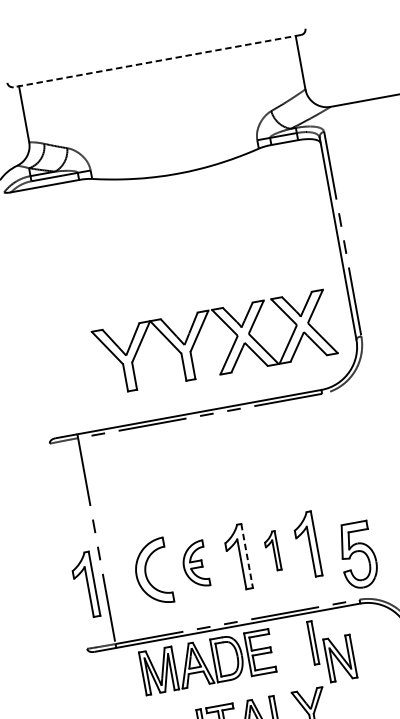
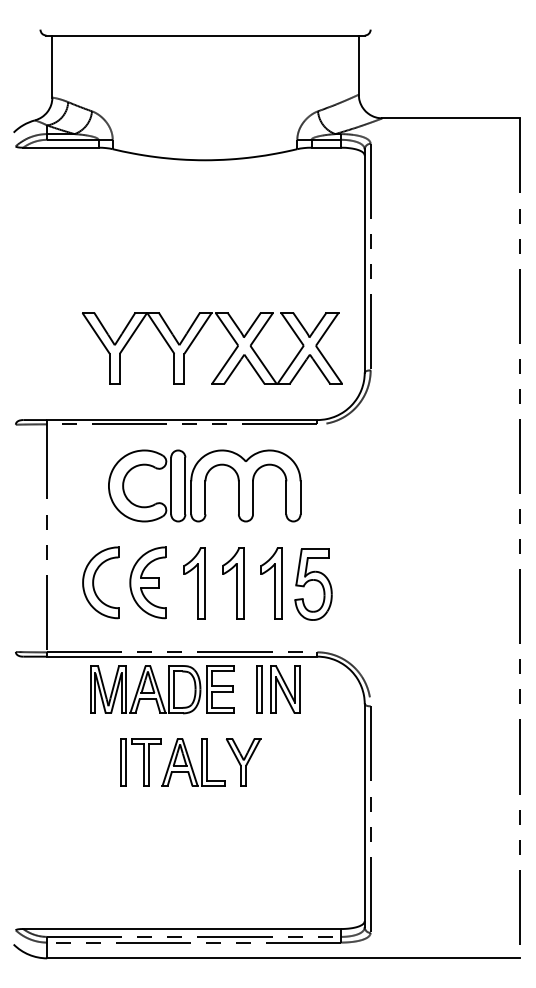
line: (157, 61) -> (205, 35), dashed -> solid
part: (230, 467) -> (204, 485), added
part: (272, 551) -> (233, 583), size x1.67
part: (358, 555) -> (313, 584), moved
line: (247, 556) -> (205, 584), dashed -> solid
part: (194, 564) -> (147, 582), size x1.43
part: (84, 585) -> (25, 583), removed
part: (340, 658) -> (285, 689), moved
part: (207, 661) -> (162, 689), moved

